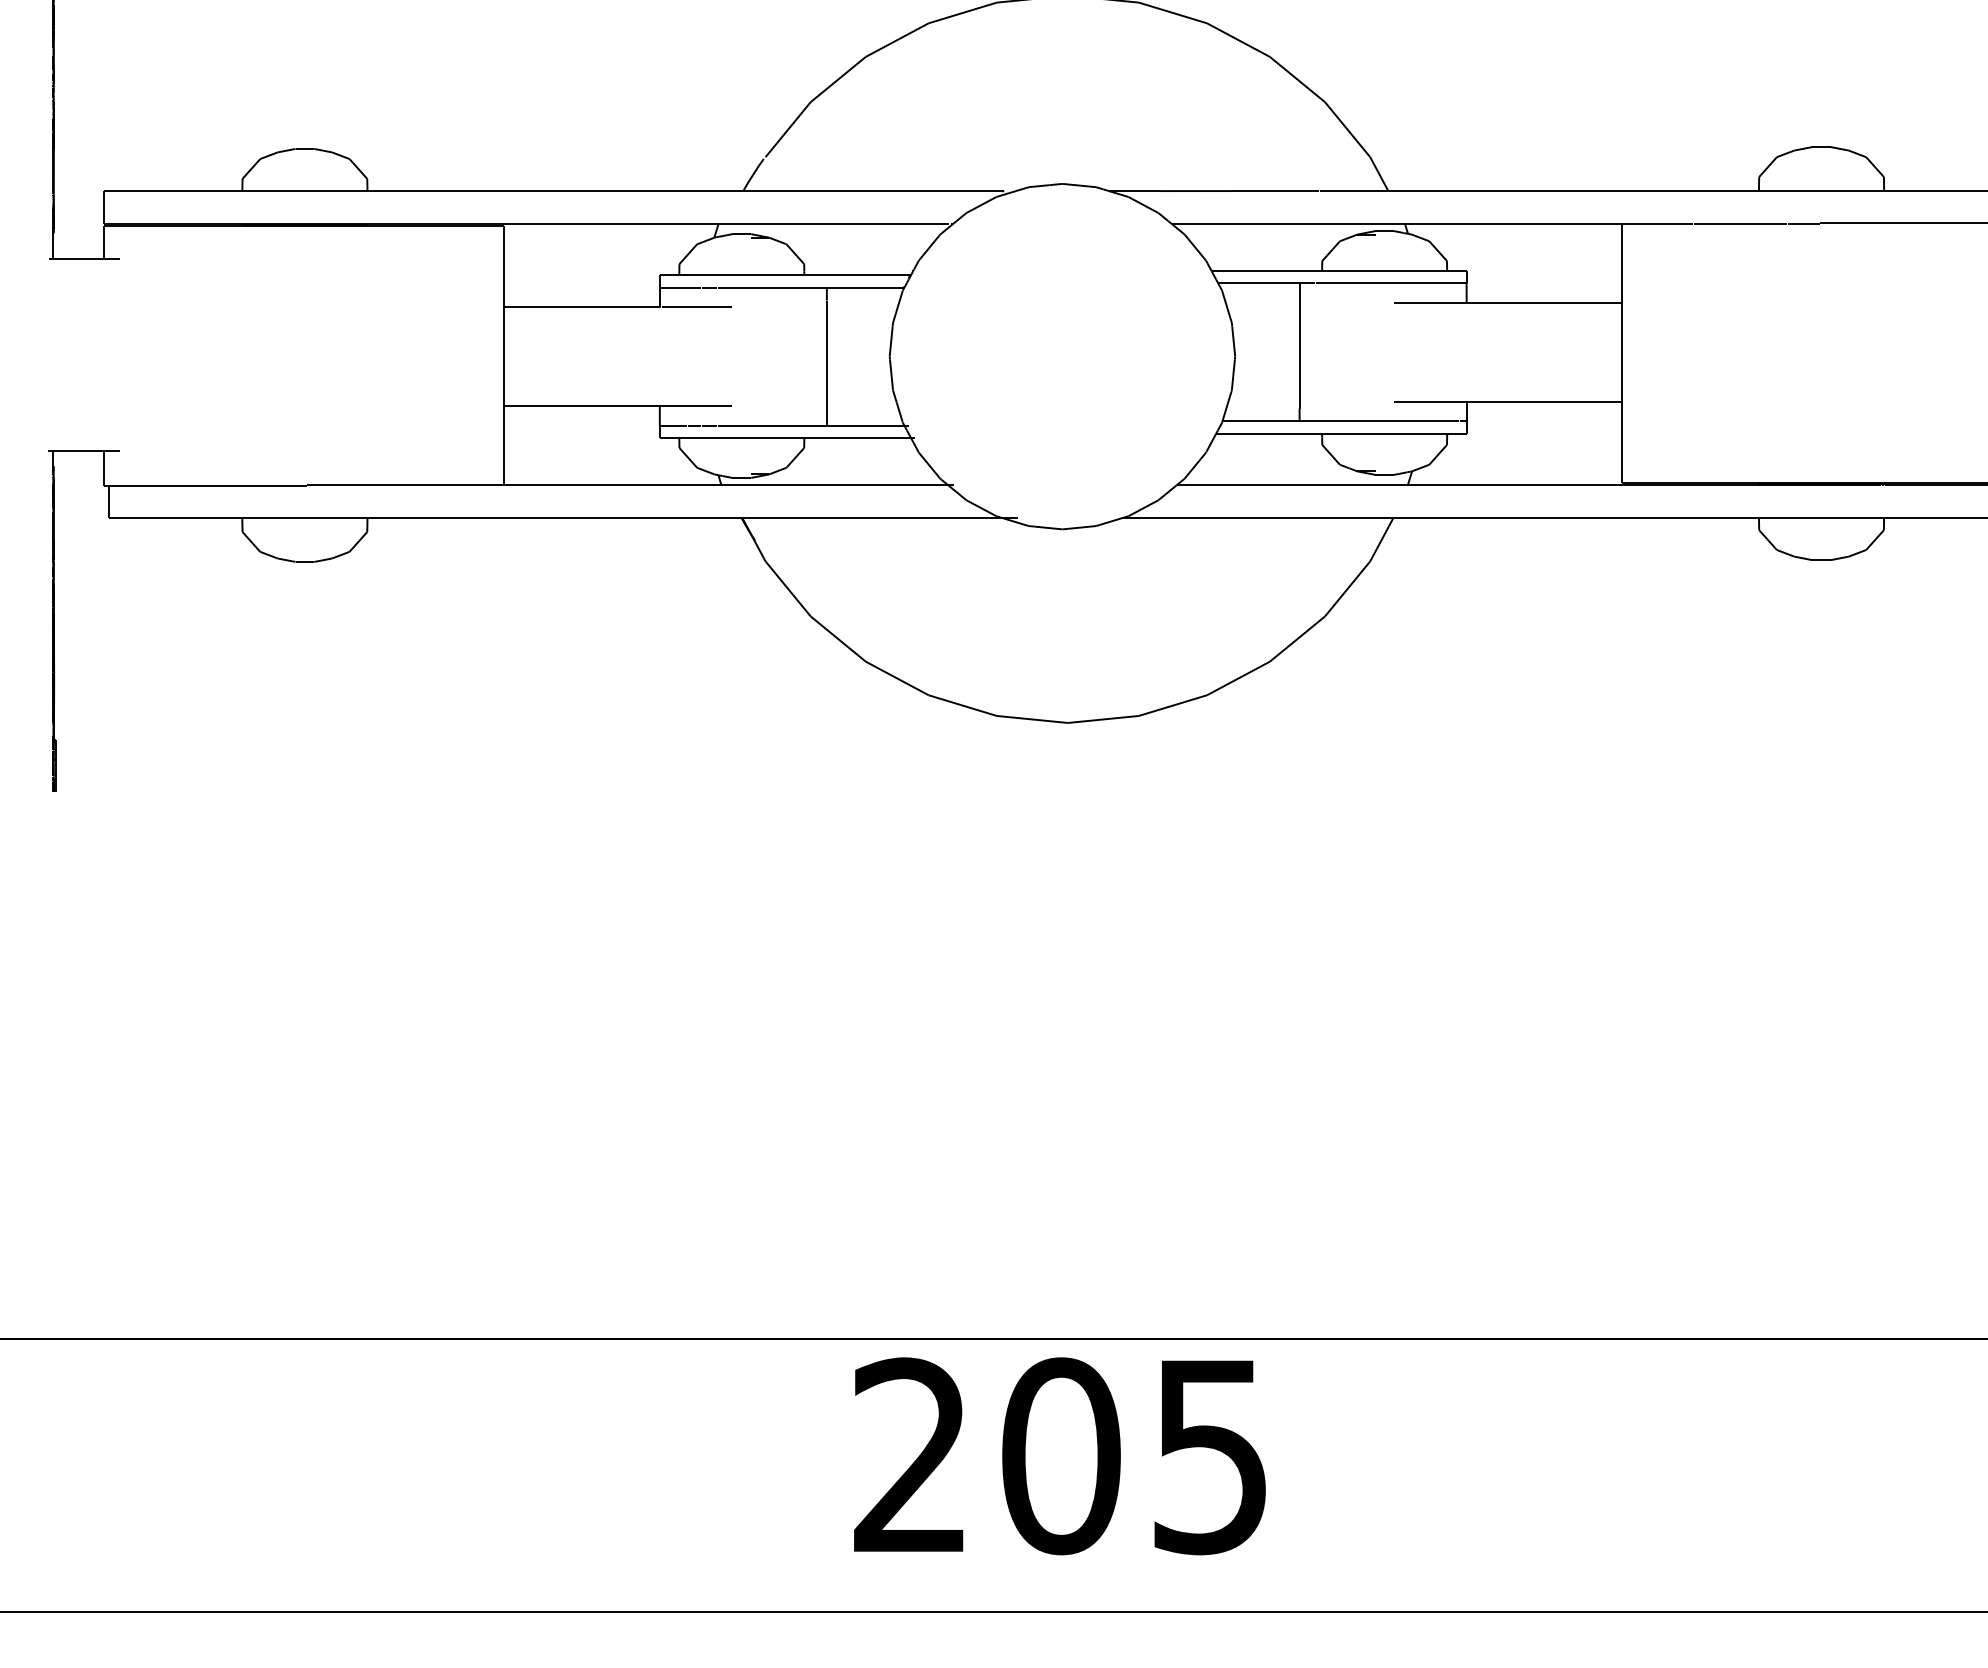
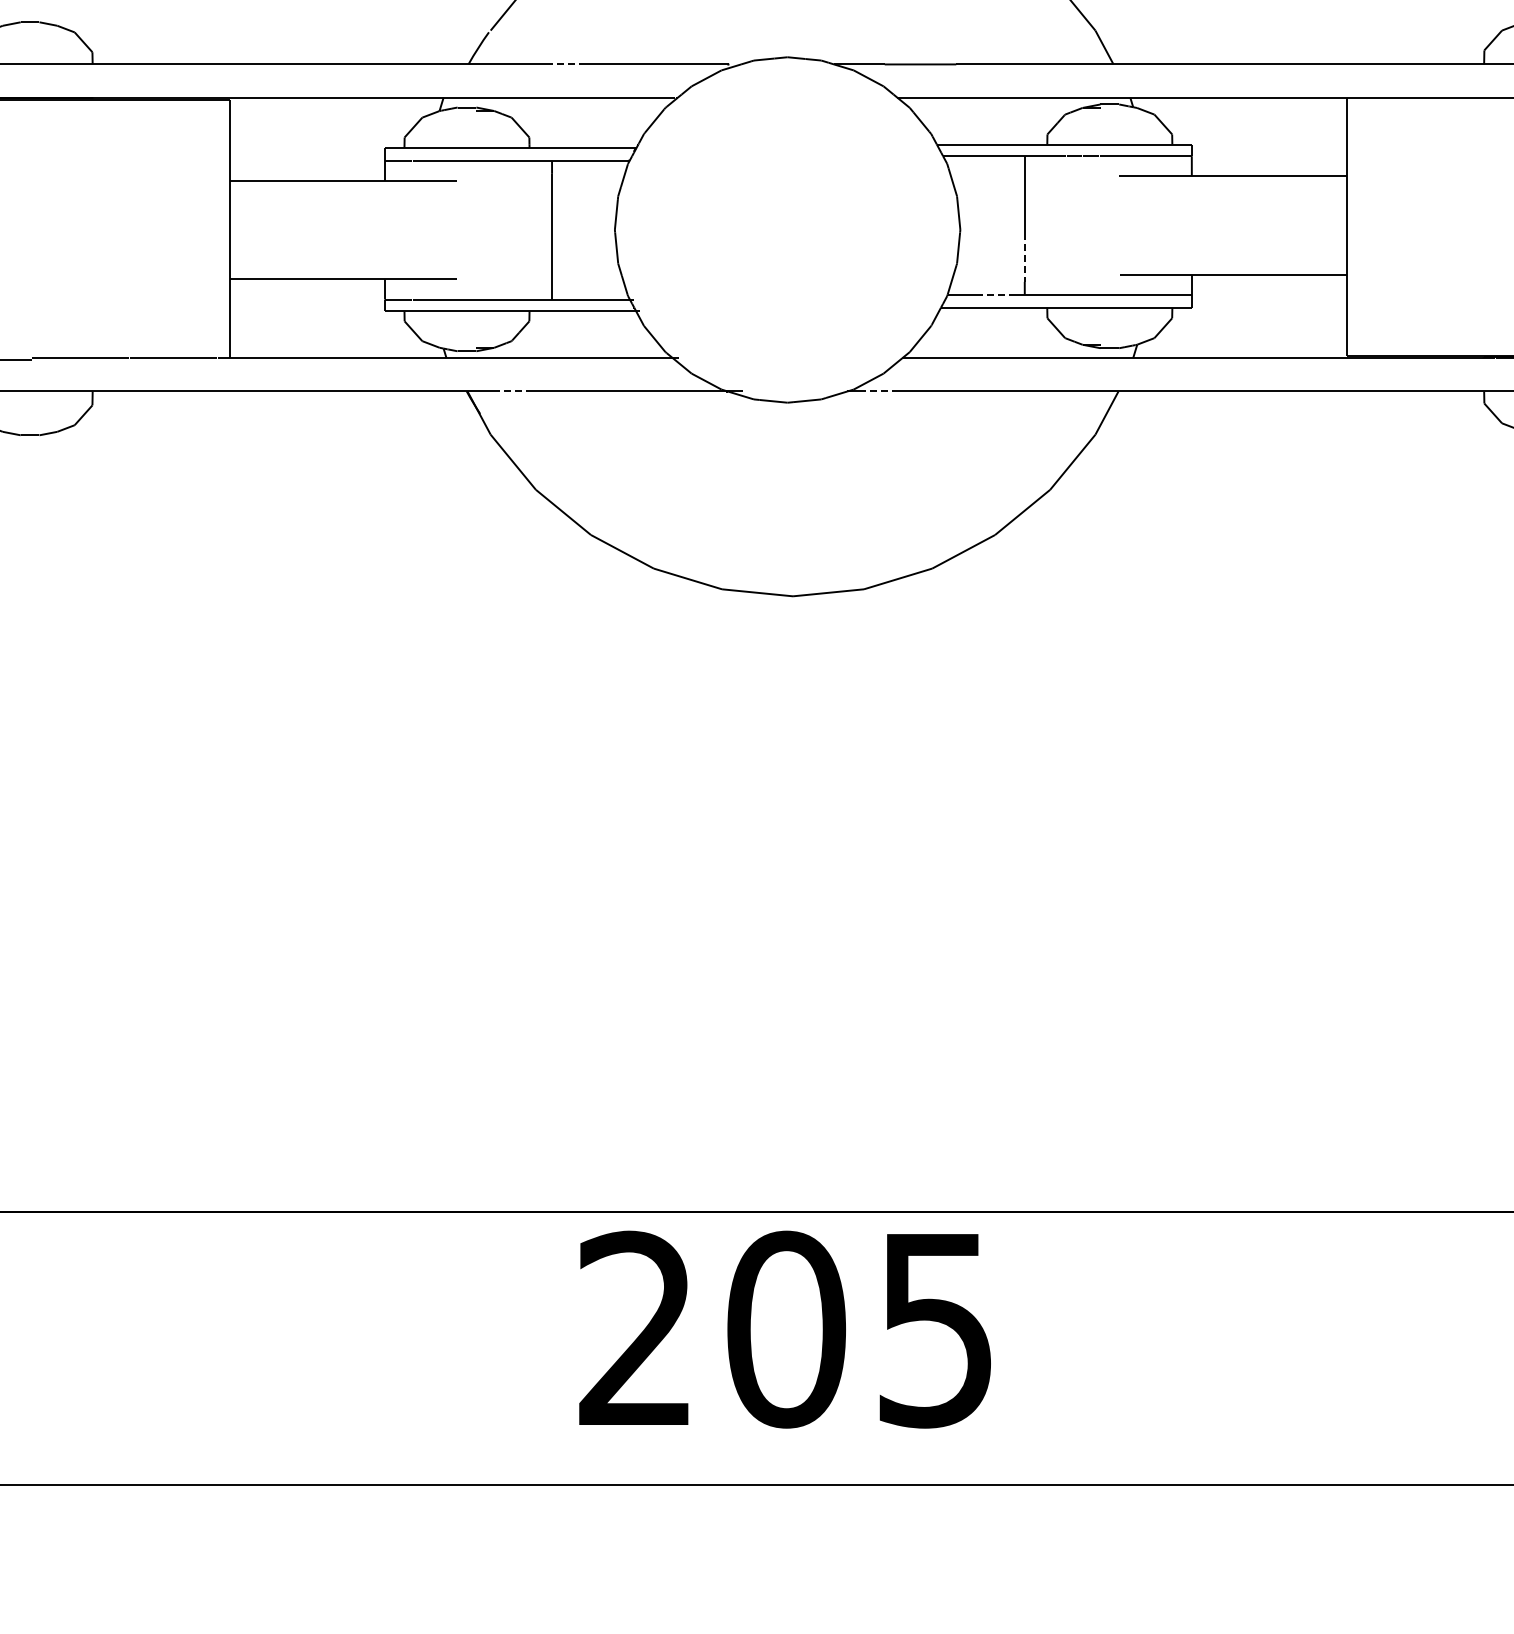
line: (838, 190) -> (563, 63), solid -> dashed
line: (1299, 381) -> (1024, 254), solid -> dashed
line: (1268, 421) -> (993, 294), solid -> dashed
line: (787, 517) -> (512, 390), solid -> dashed
line: (1154, 518) -> (879, 391), solid -> dashed

